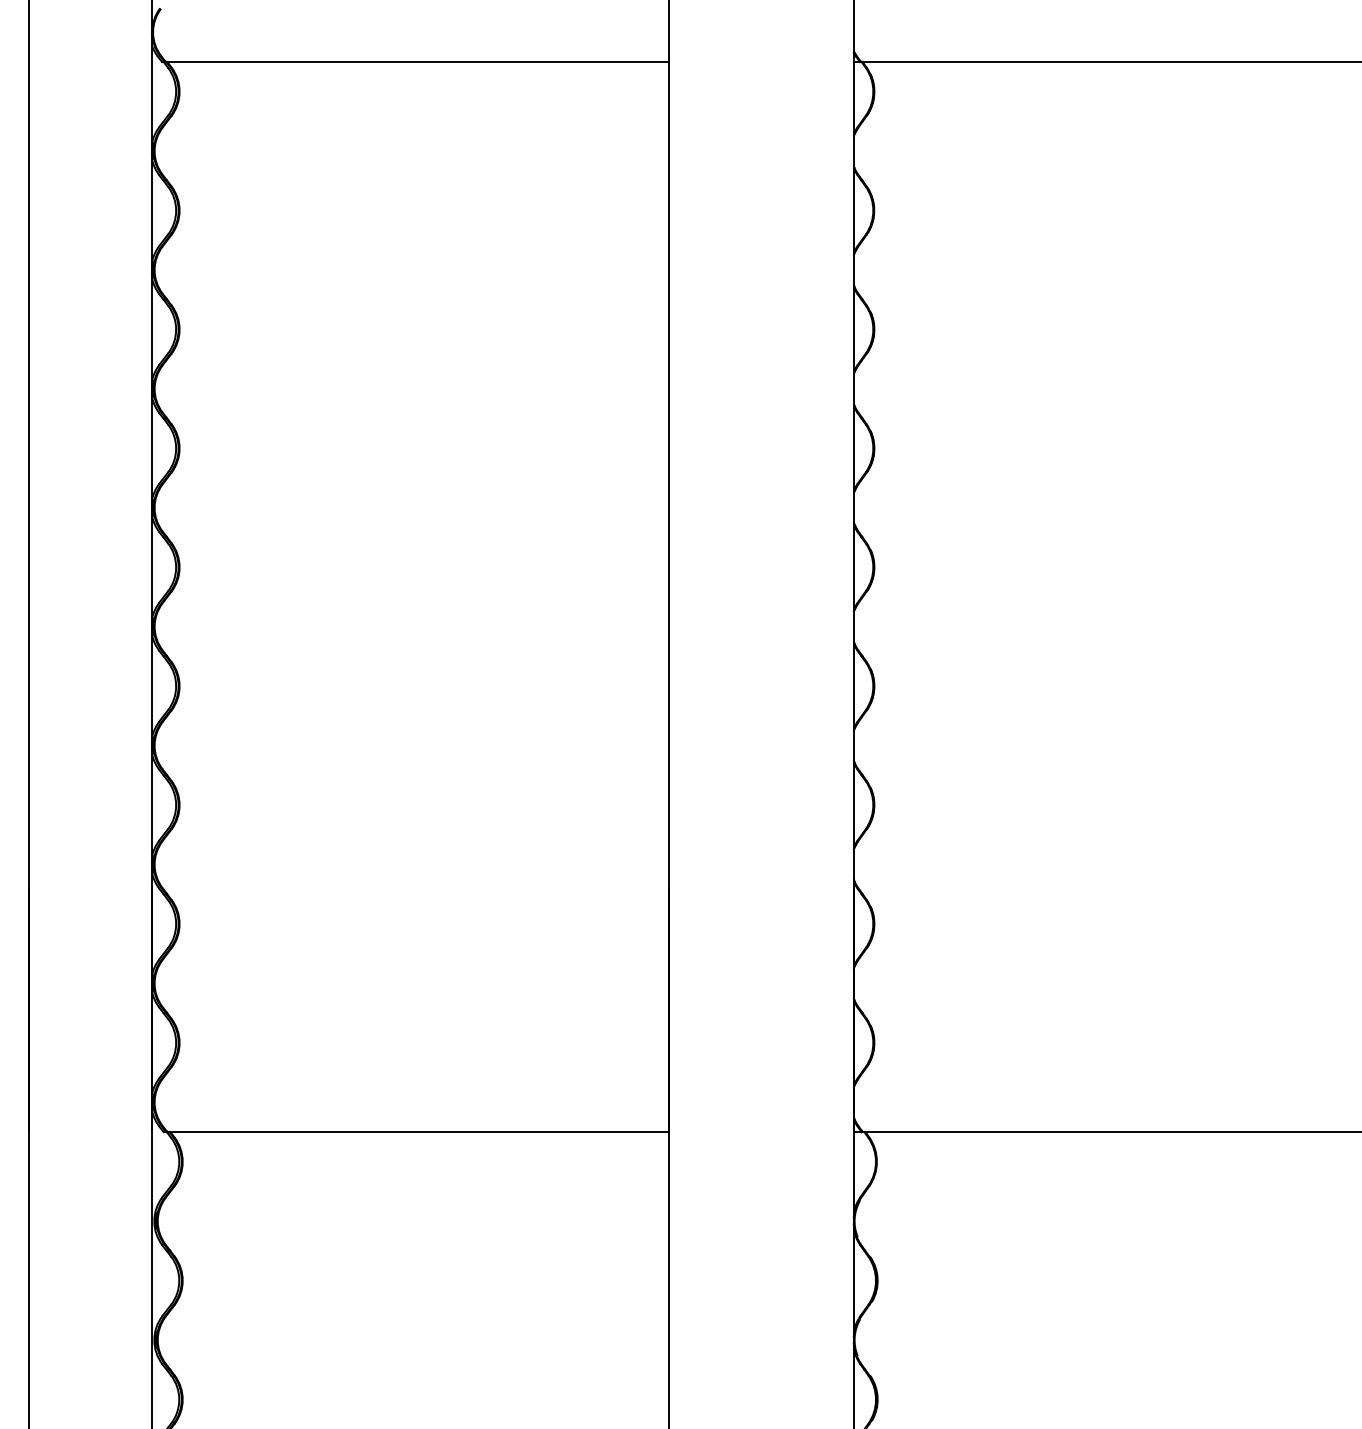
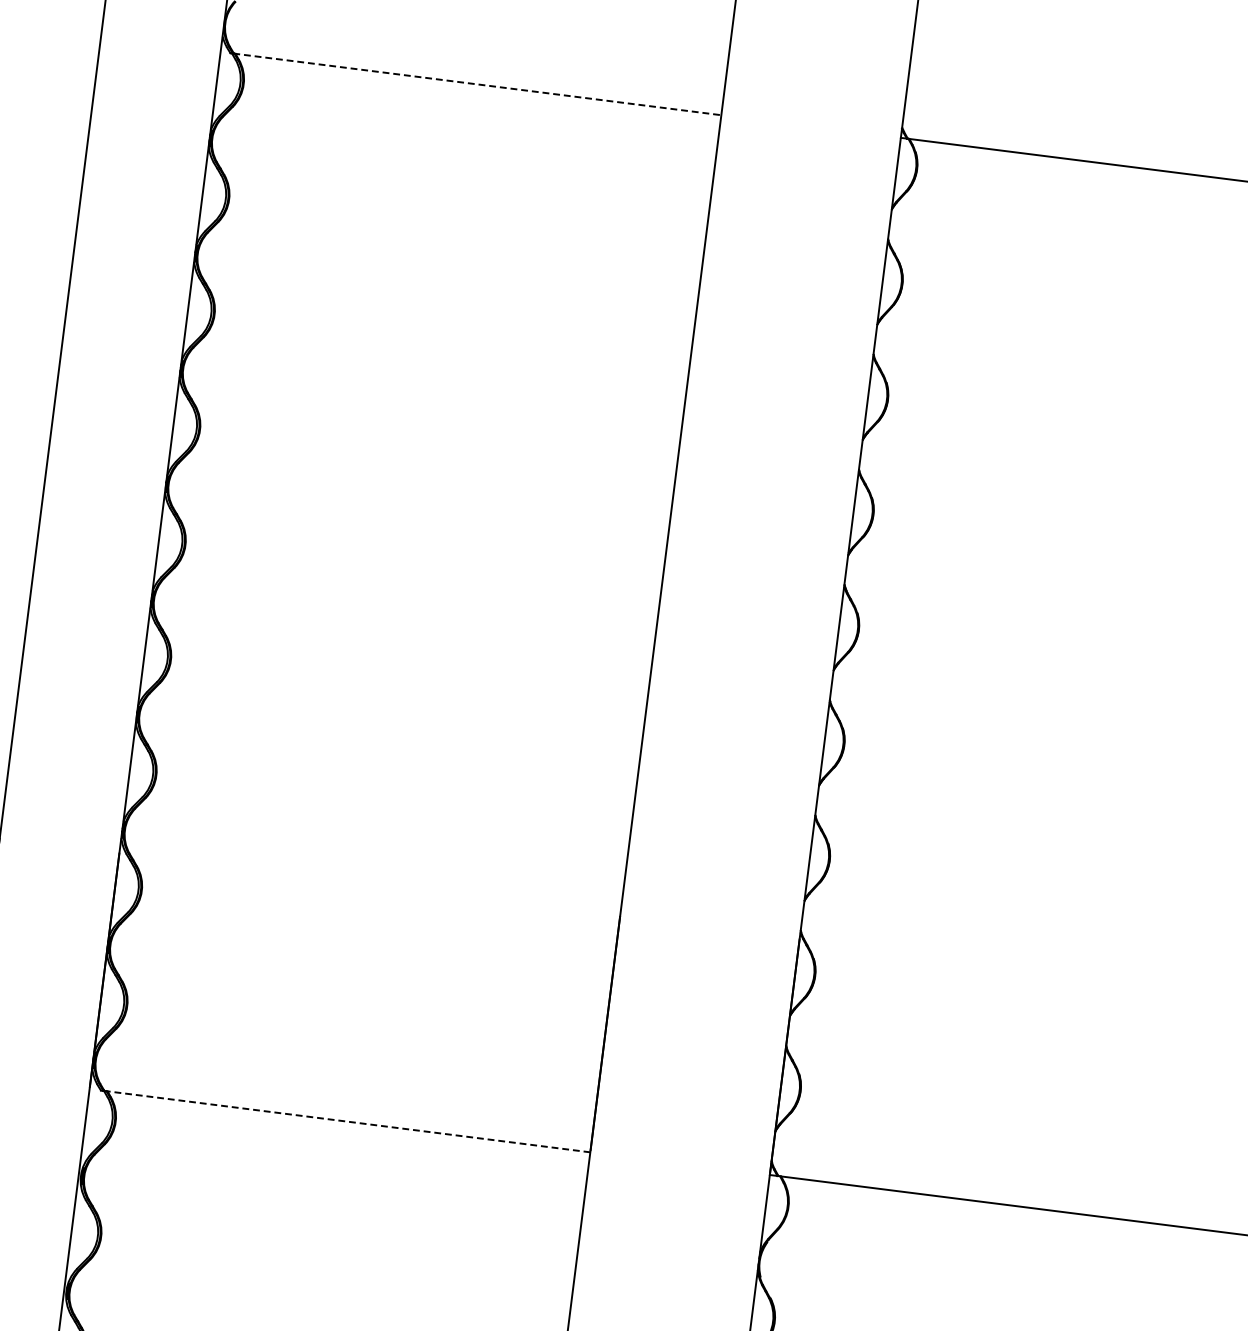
line: (416, 61) -> (477, 83), solid -> dashed
line: (417, 1132) -> (346, 1122), solid -> dashed

